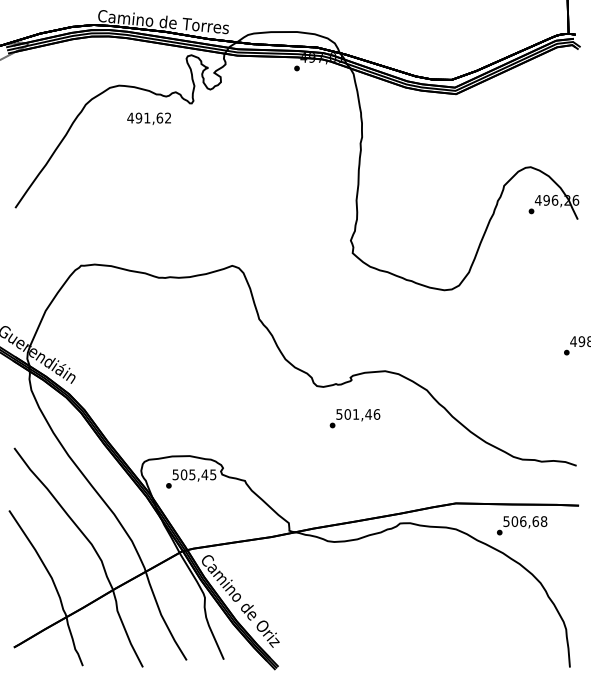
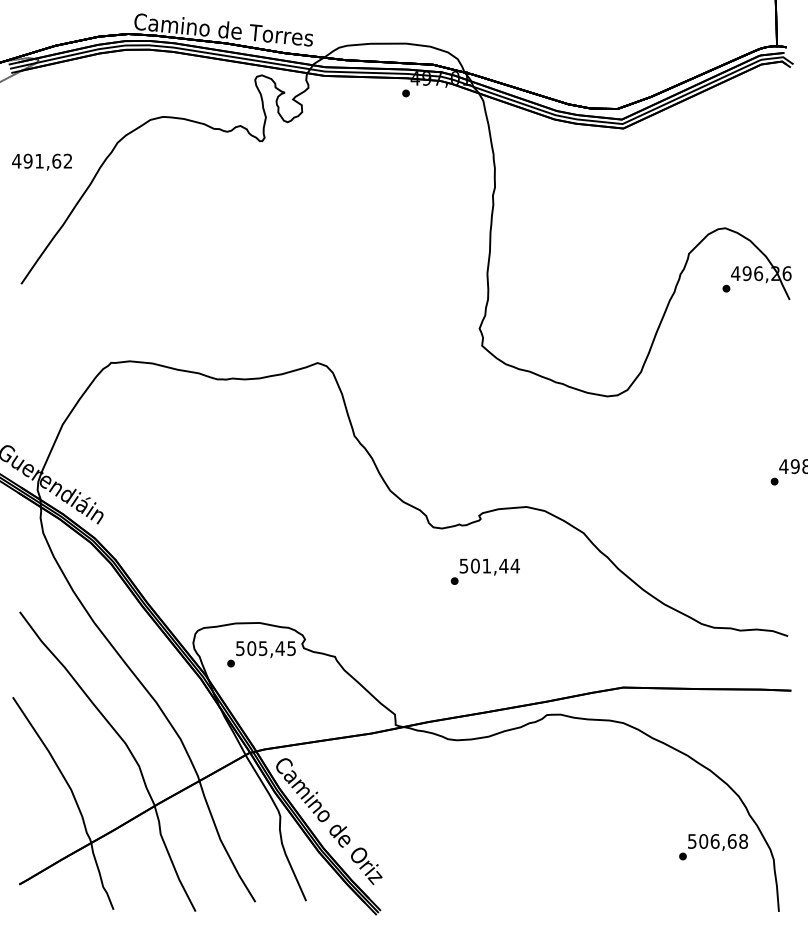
text: (148, 118) -> (41, 161), moved
text: (376, 414) -> (514, 565), 501,46 -> 501,44
text: (522, 526) -> (713, 847), moved

